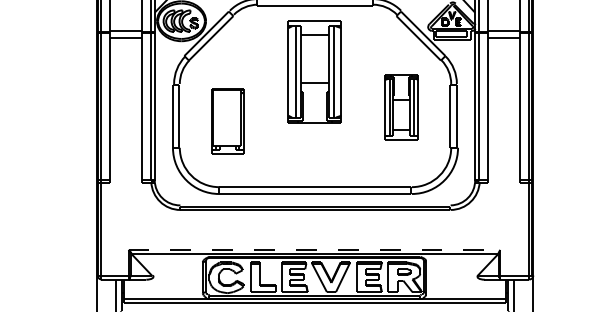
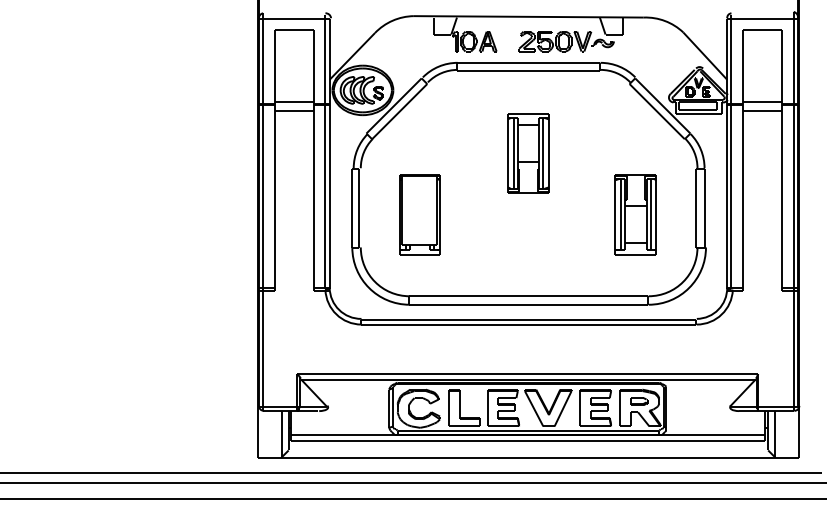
part: (314, 72) -> (528, 153), size x0.62
part: (401, 107) -> (635, 214), moved
line: (314, 250) -> (527, 374), dashed -> solid

